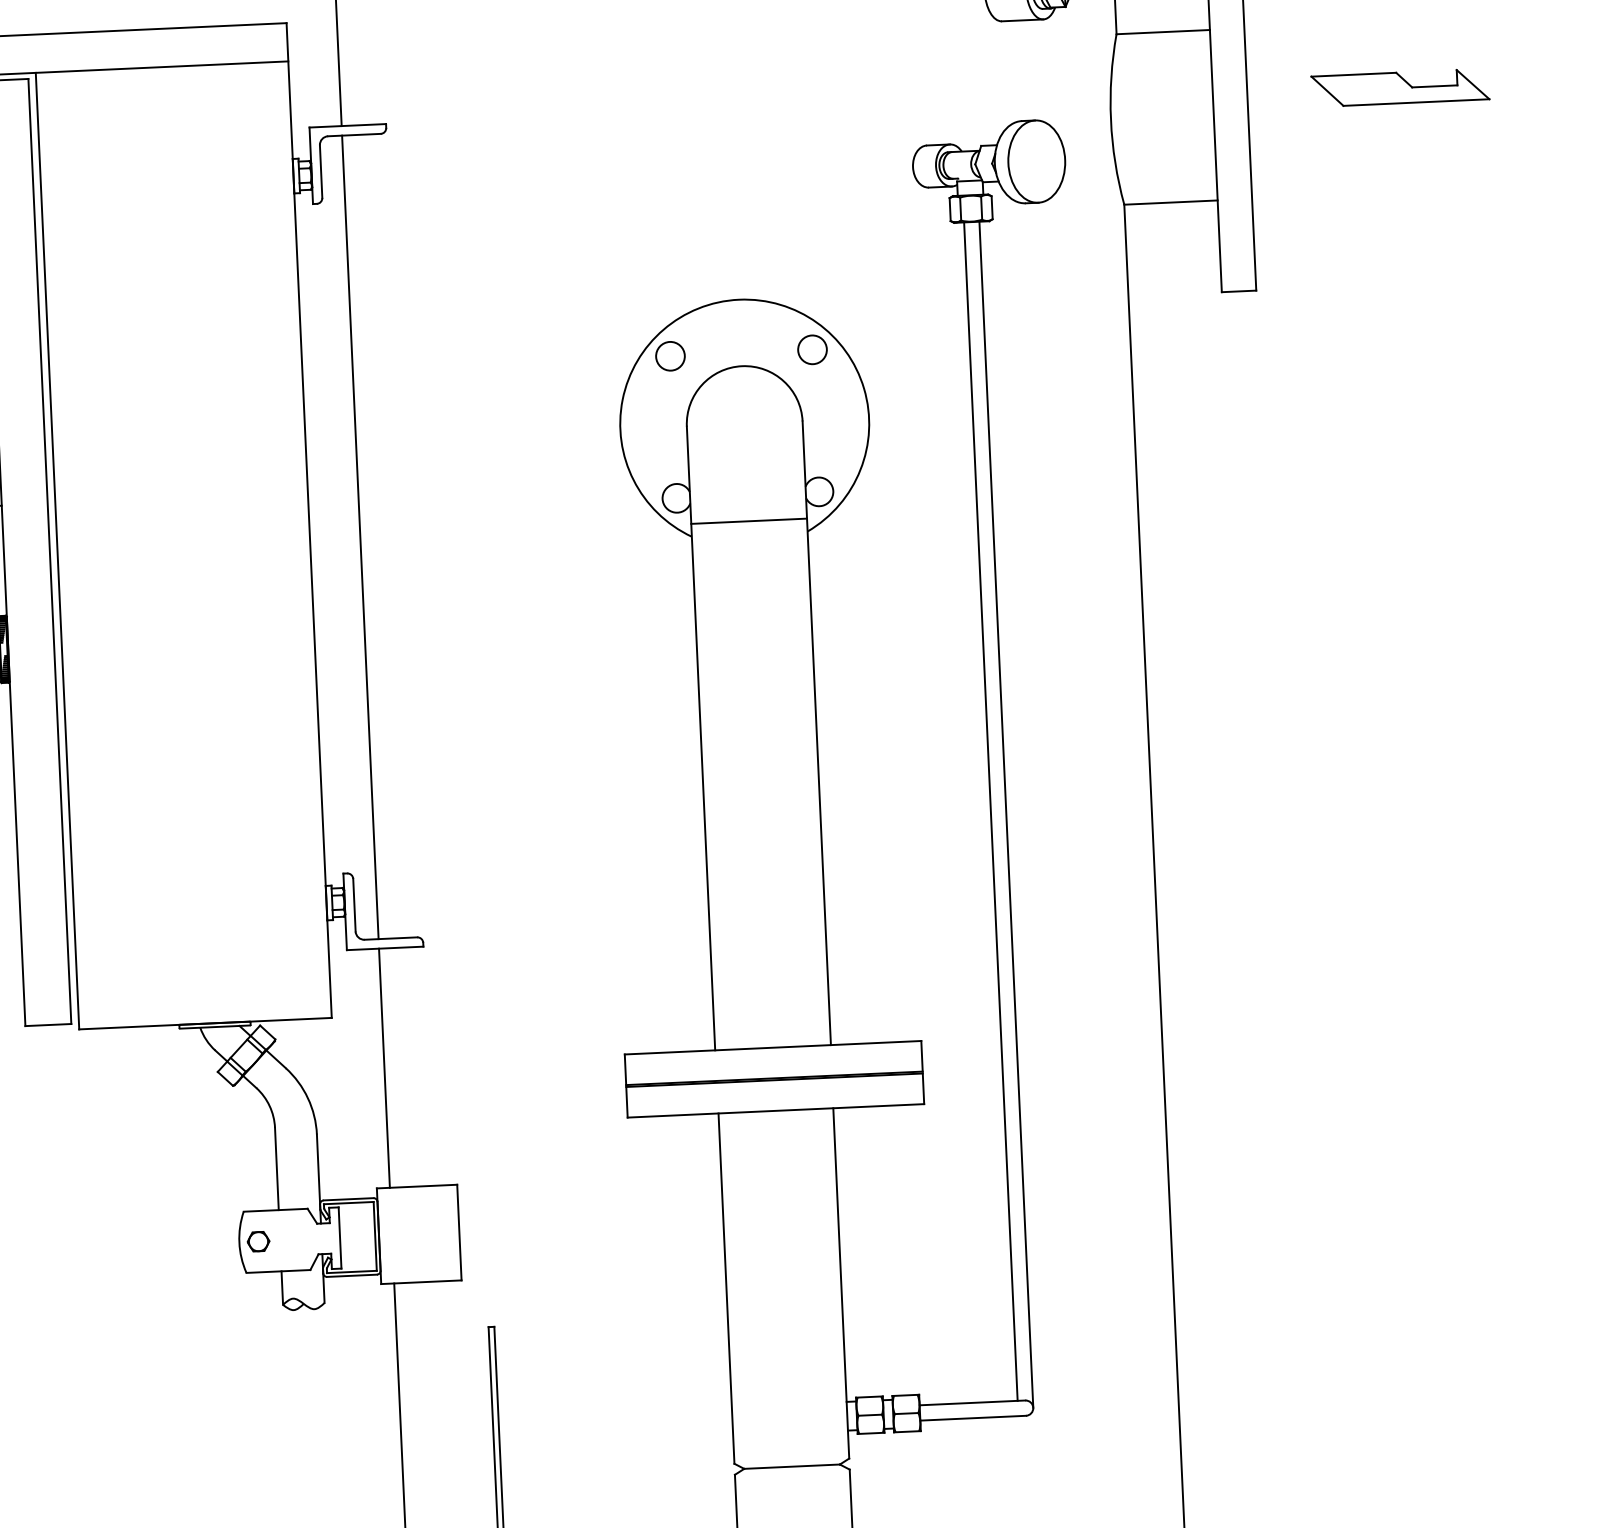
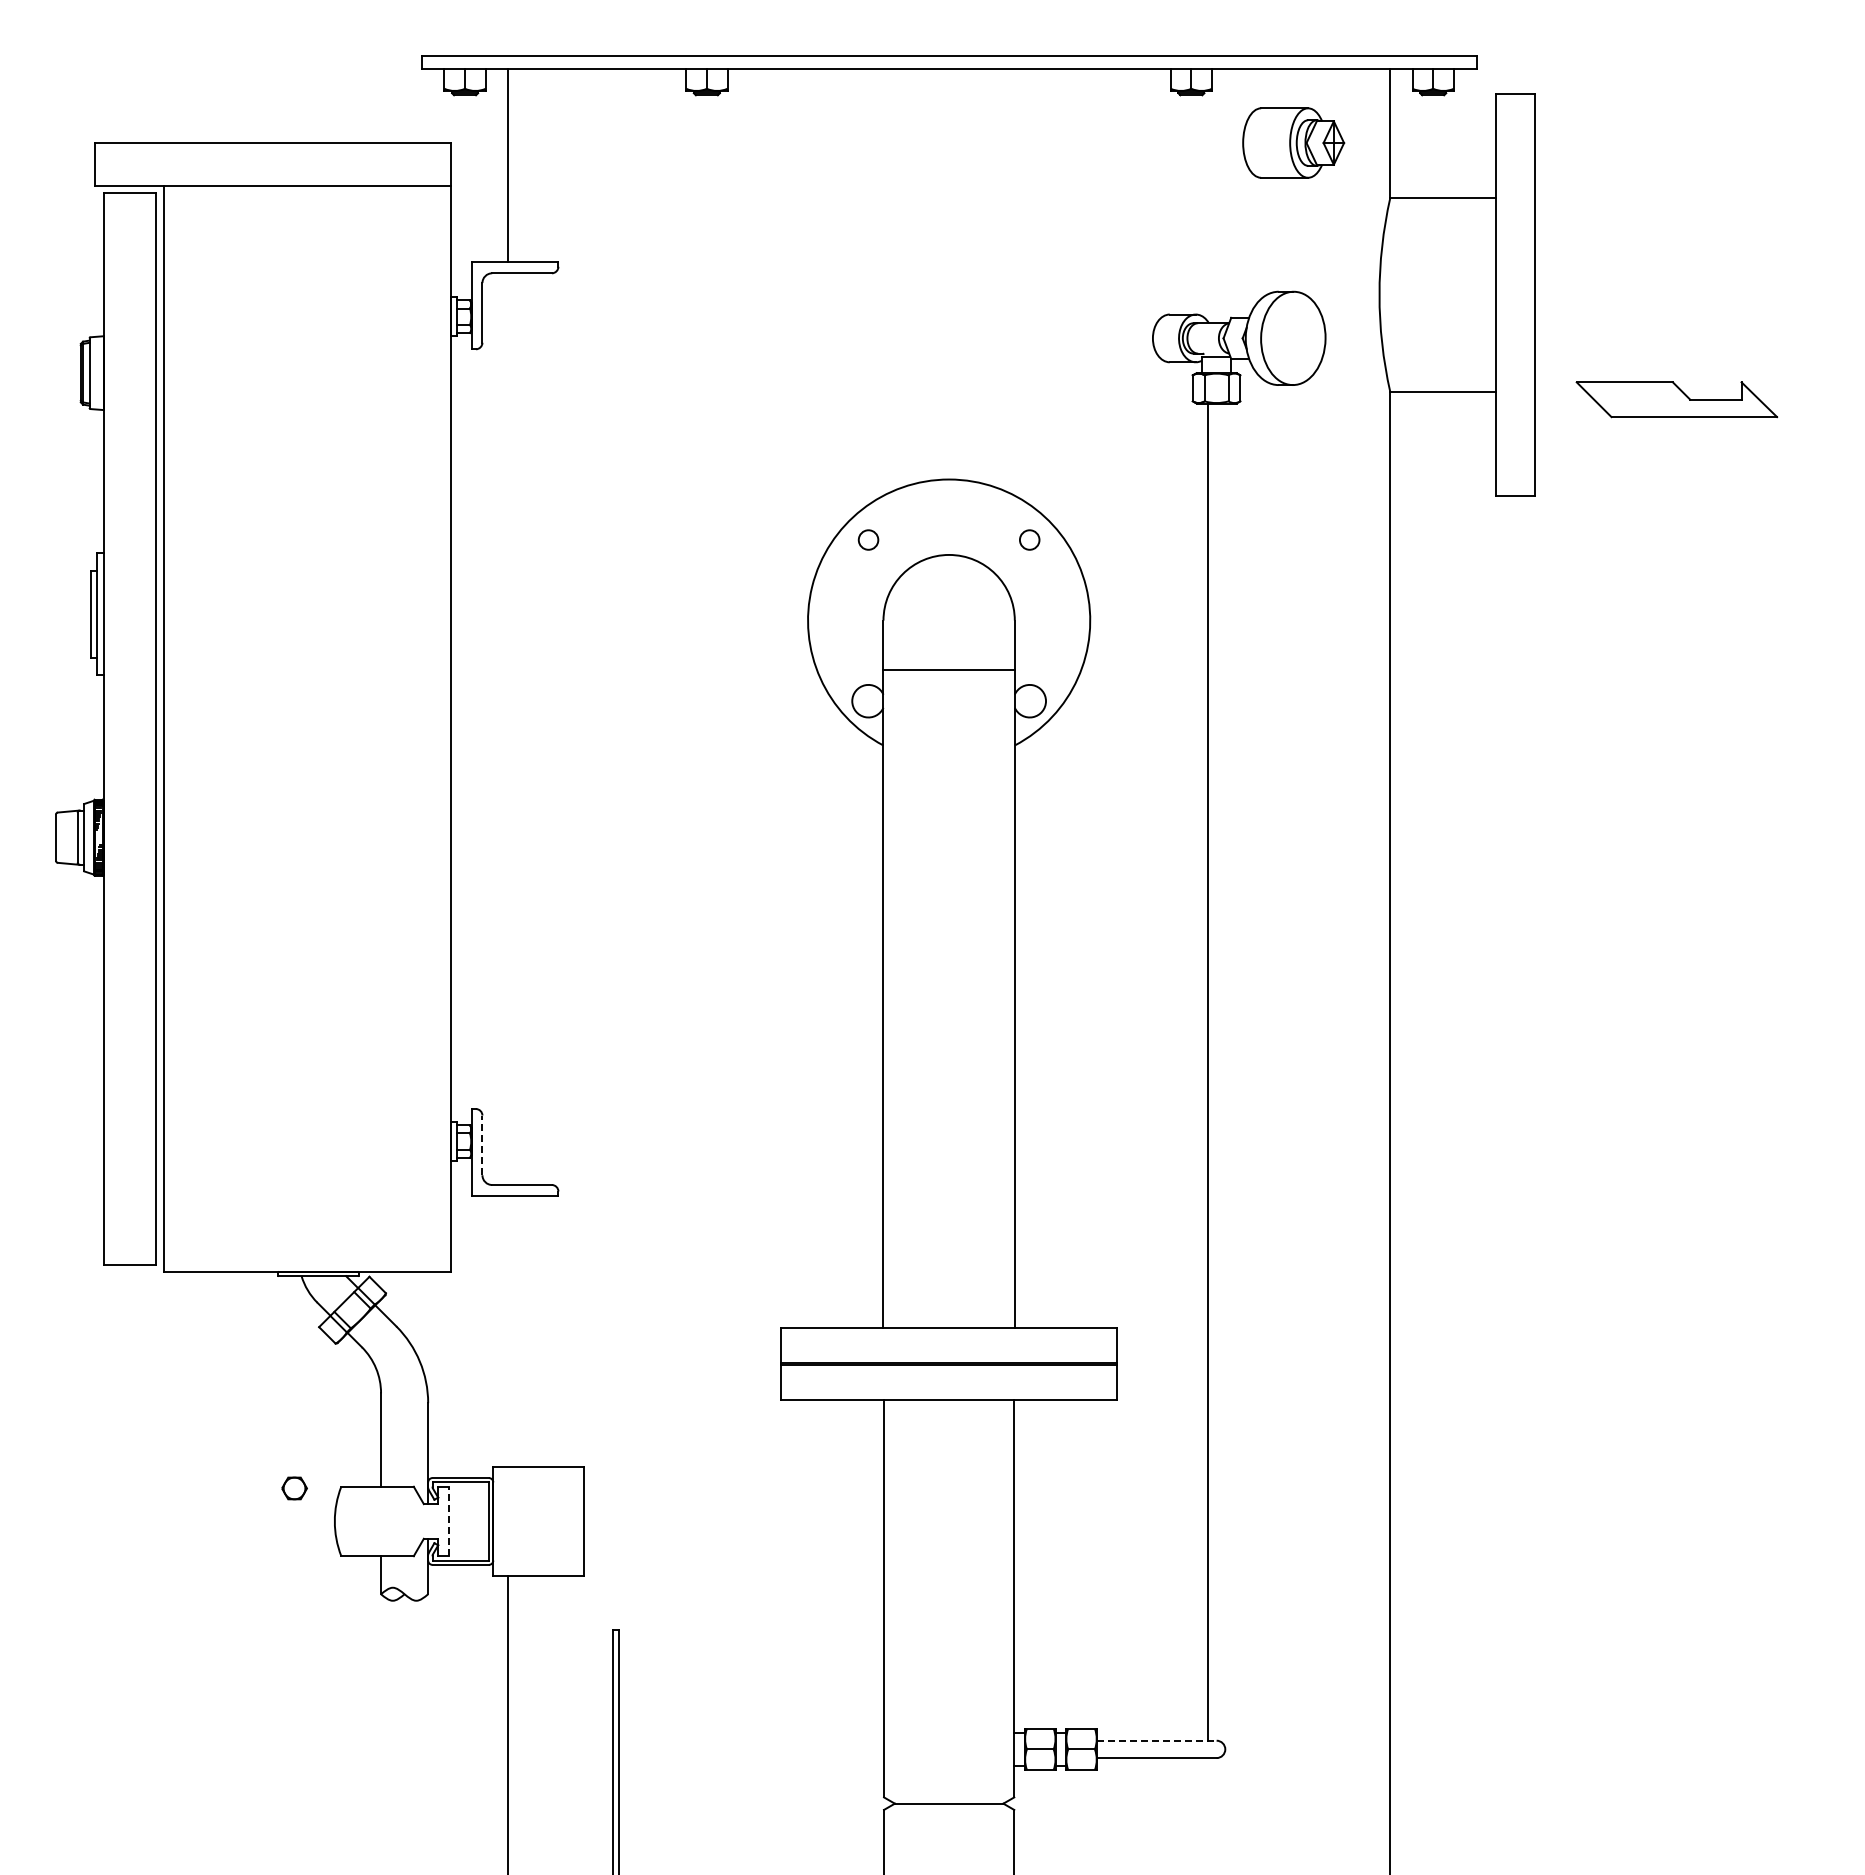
part: (1400, 87) -> (1676, 399), moved
circle: (812, 349) -> (1029, 539), size x0.6
circle: (670, 355) -> (868, 539), size x0.6
line: (748, 520) -> (948, 669), moved
line: (360, 537) -> (508, 729), removed
line: (1006, 814) -> (1225, 1076), removed
line: (354, 905) -> (482, 1145), solid -> dashed
line: (384, 1068) -> (508, 1331), removed
line: (340, 1238) -> (449, 1521), solid -> dashed
part: (258, 1241) -> (294, 1488), moved
line: (972, 1402) -> (1156, 1740), solid -> dashed

